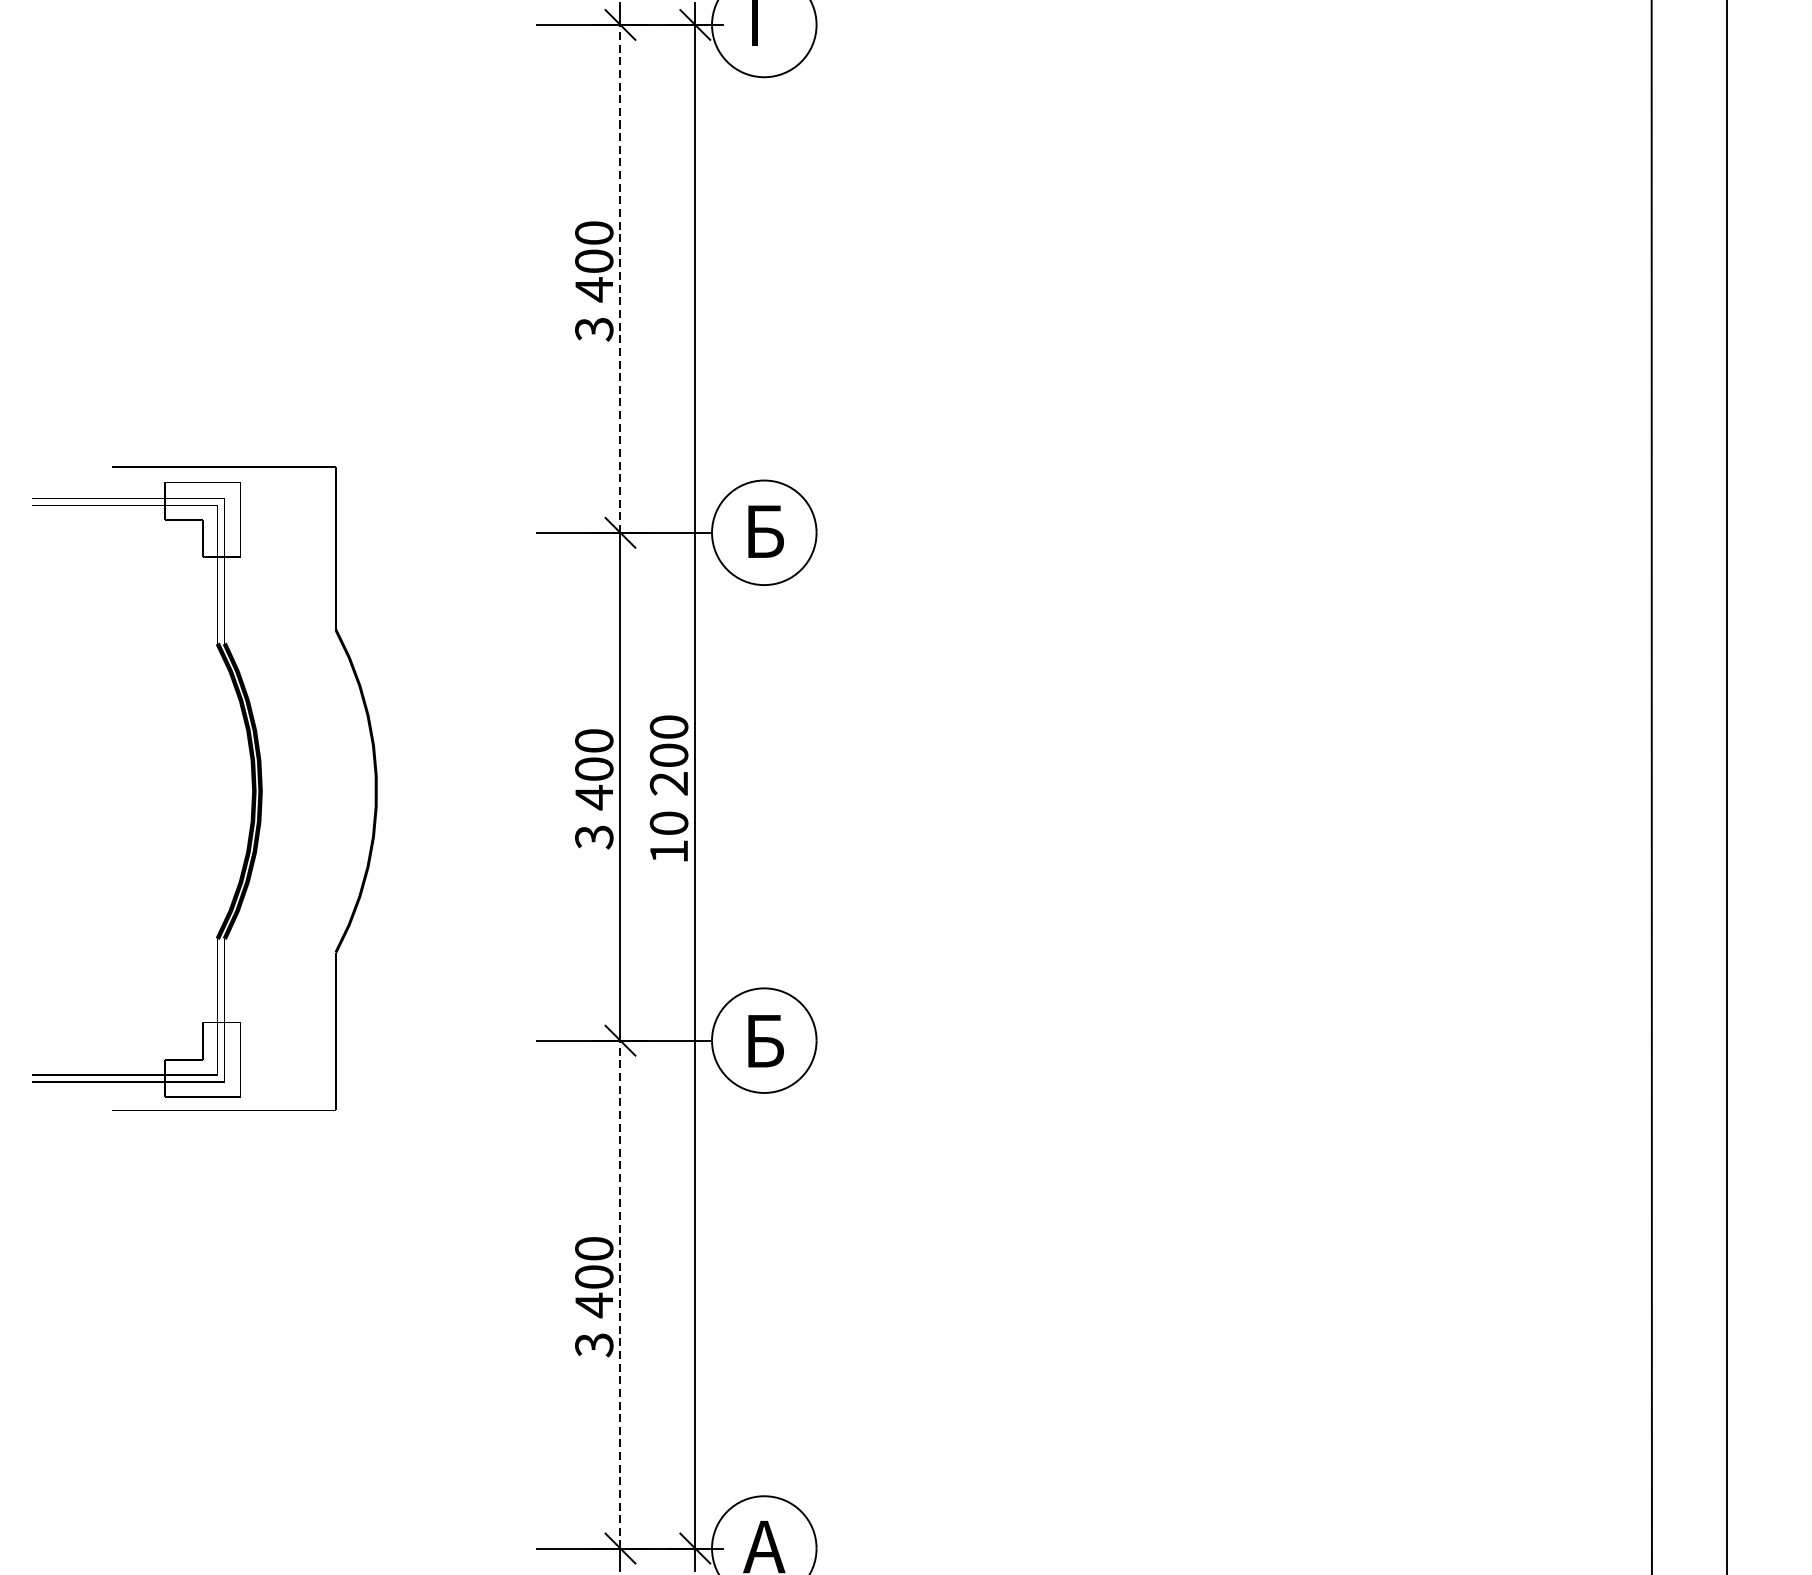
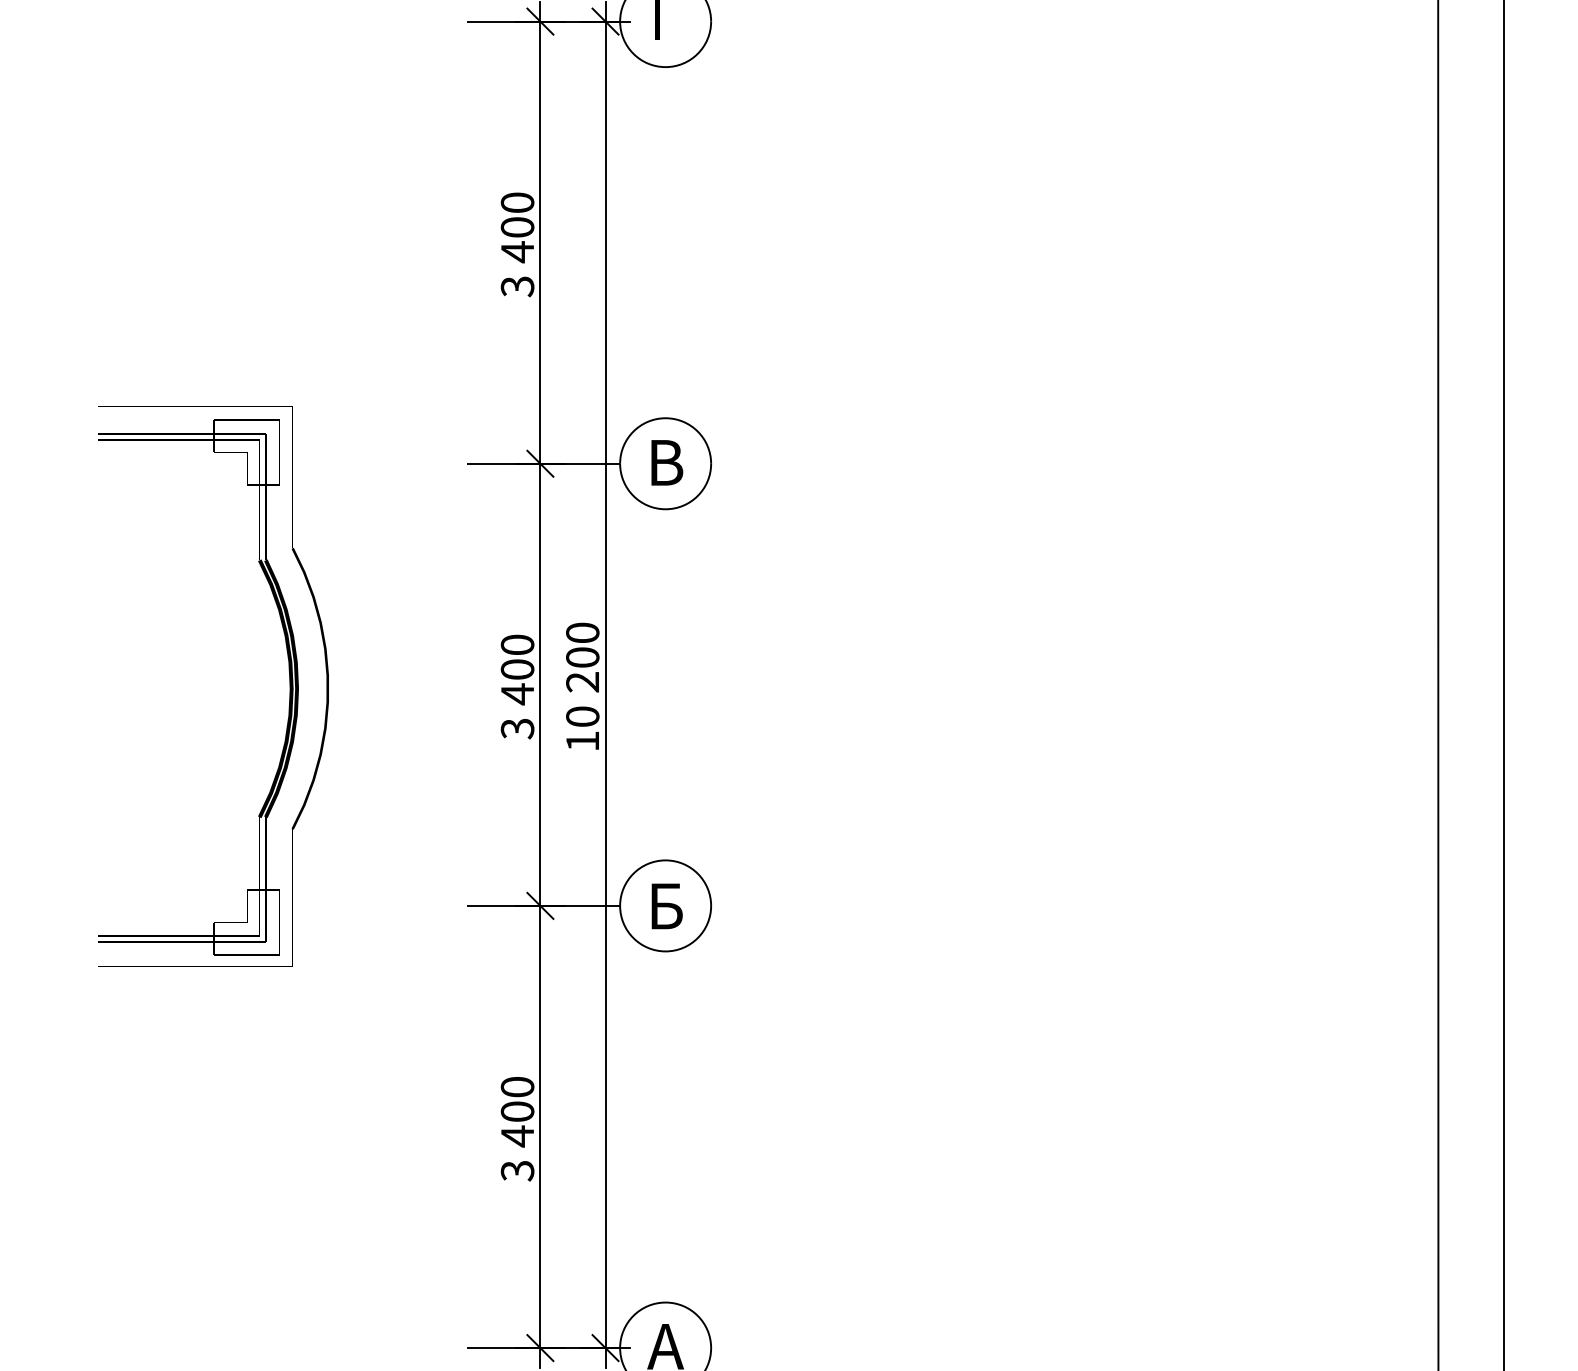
line: (620, 278) -> (540, 242), dashed -> solid
text: (766, 531) -> (667, 462), Б -> В
part: (251, 789) -> (289, 687), moved
line: (620, 1294) -> (540, 1126), dashed -> solid

